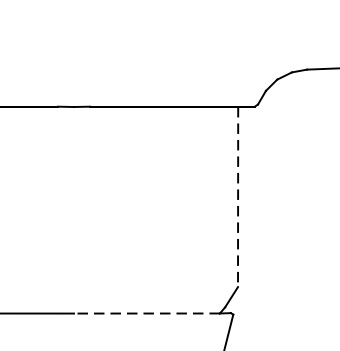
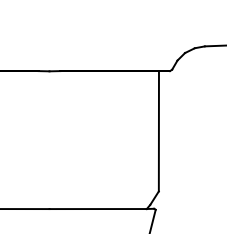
line: (237, 197) -> (158, 131), dashed -> solid
line: (147, 314) -> (98, 209), dashed -> solid

